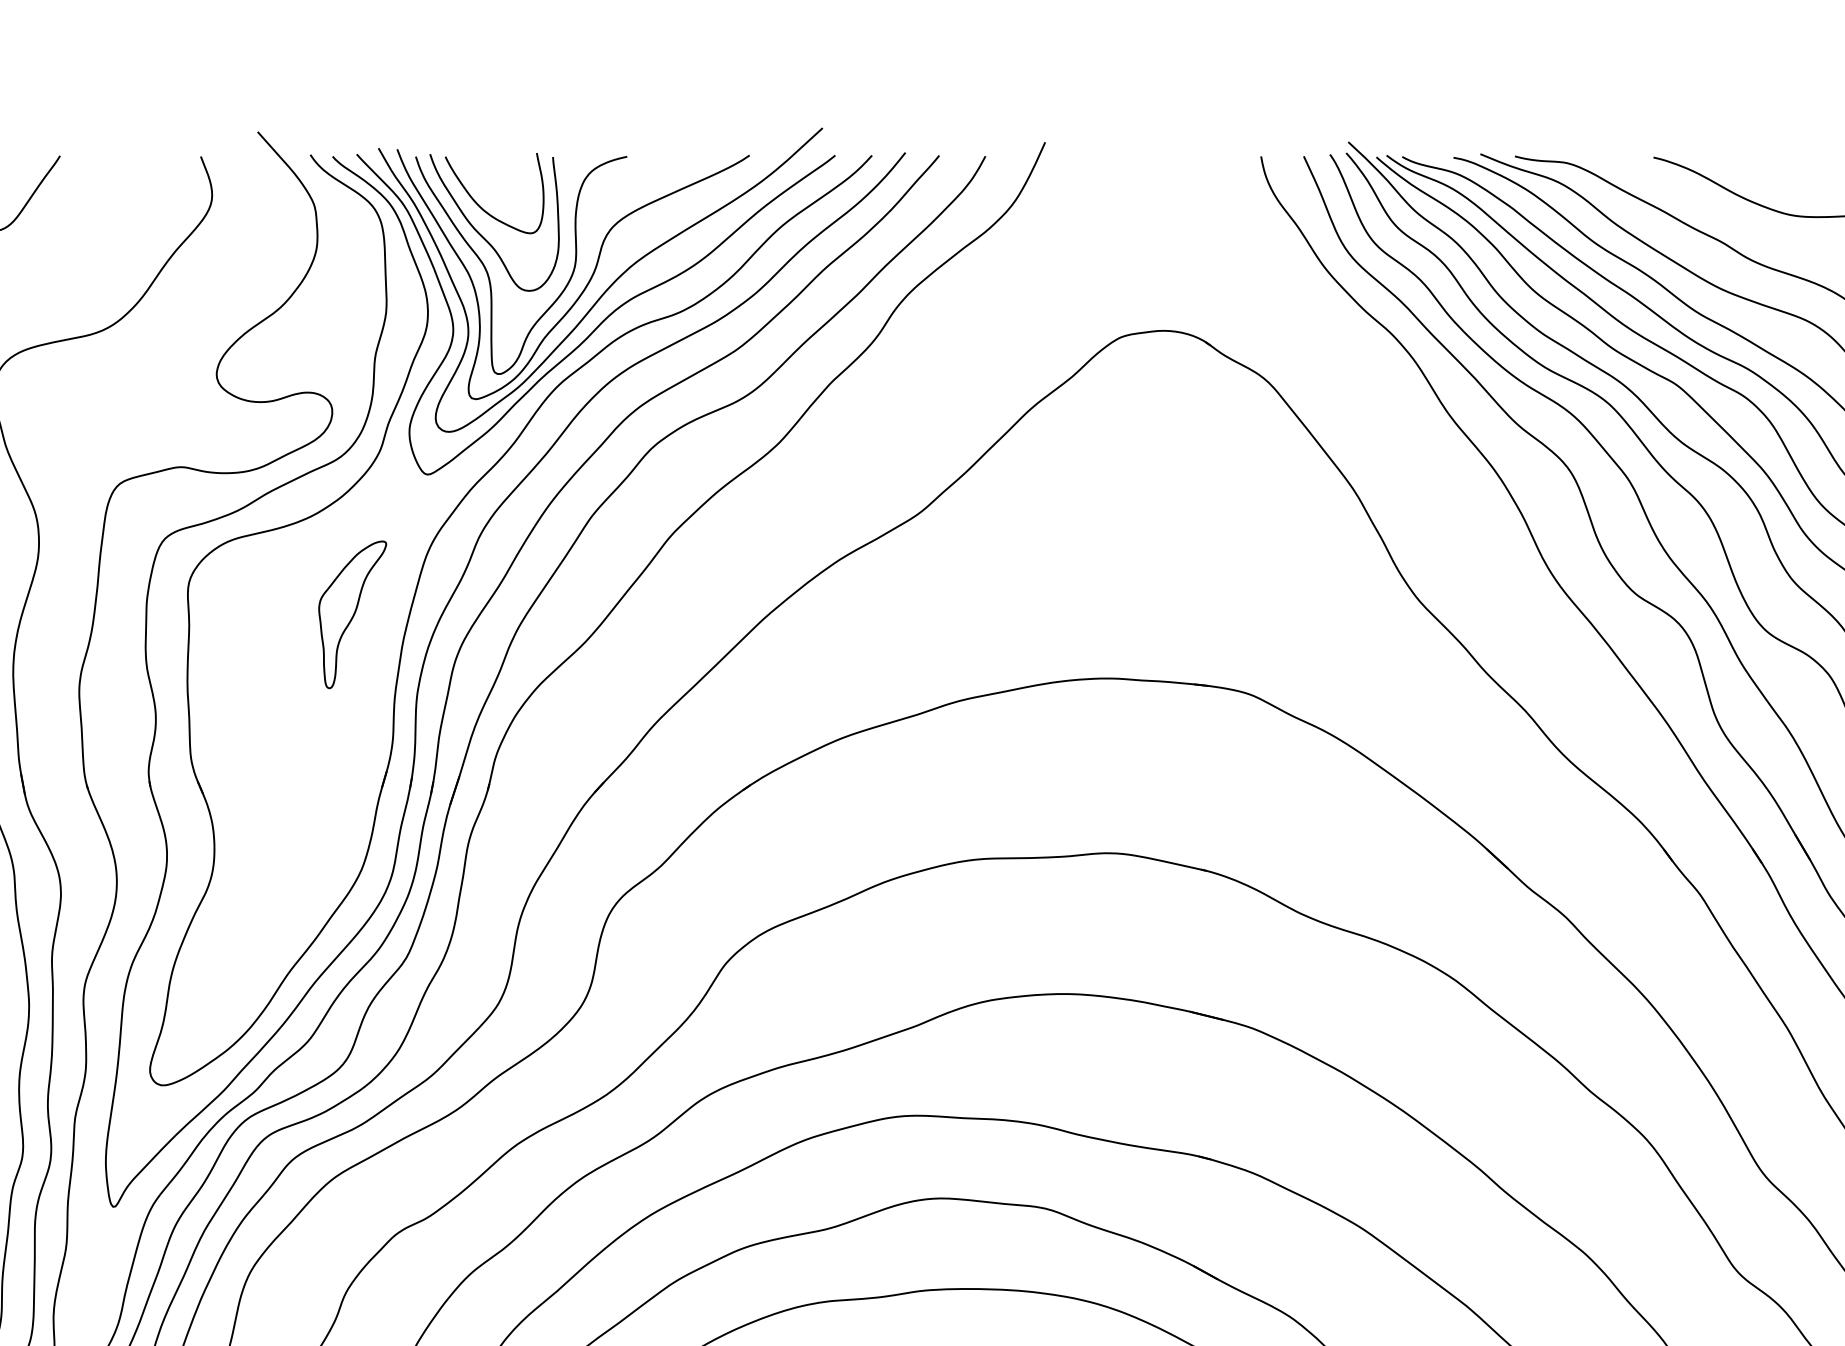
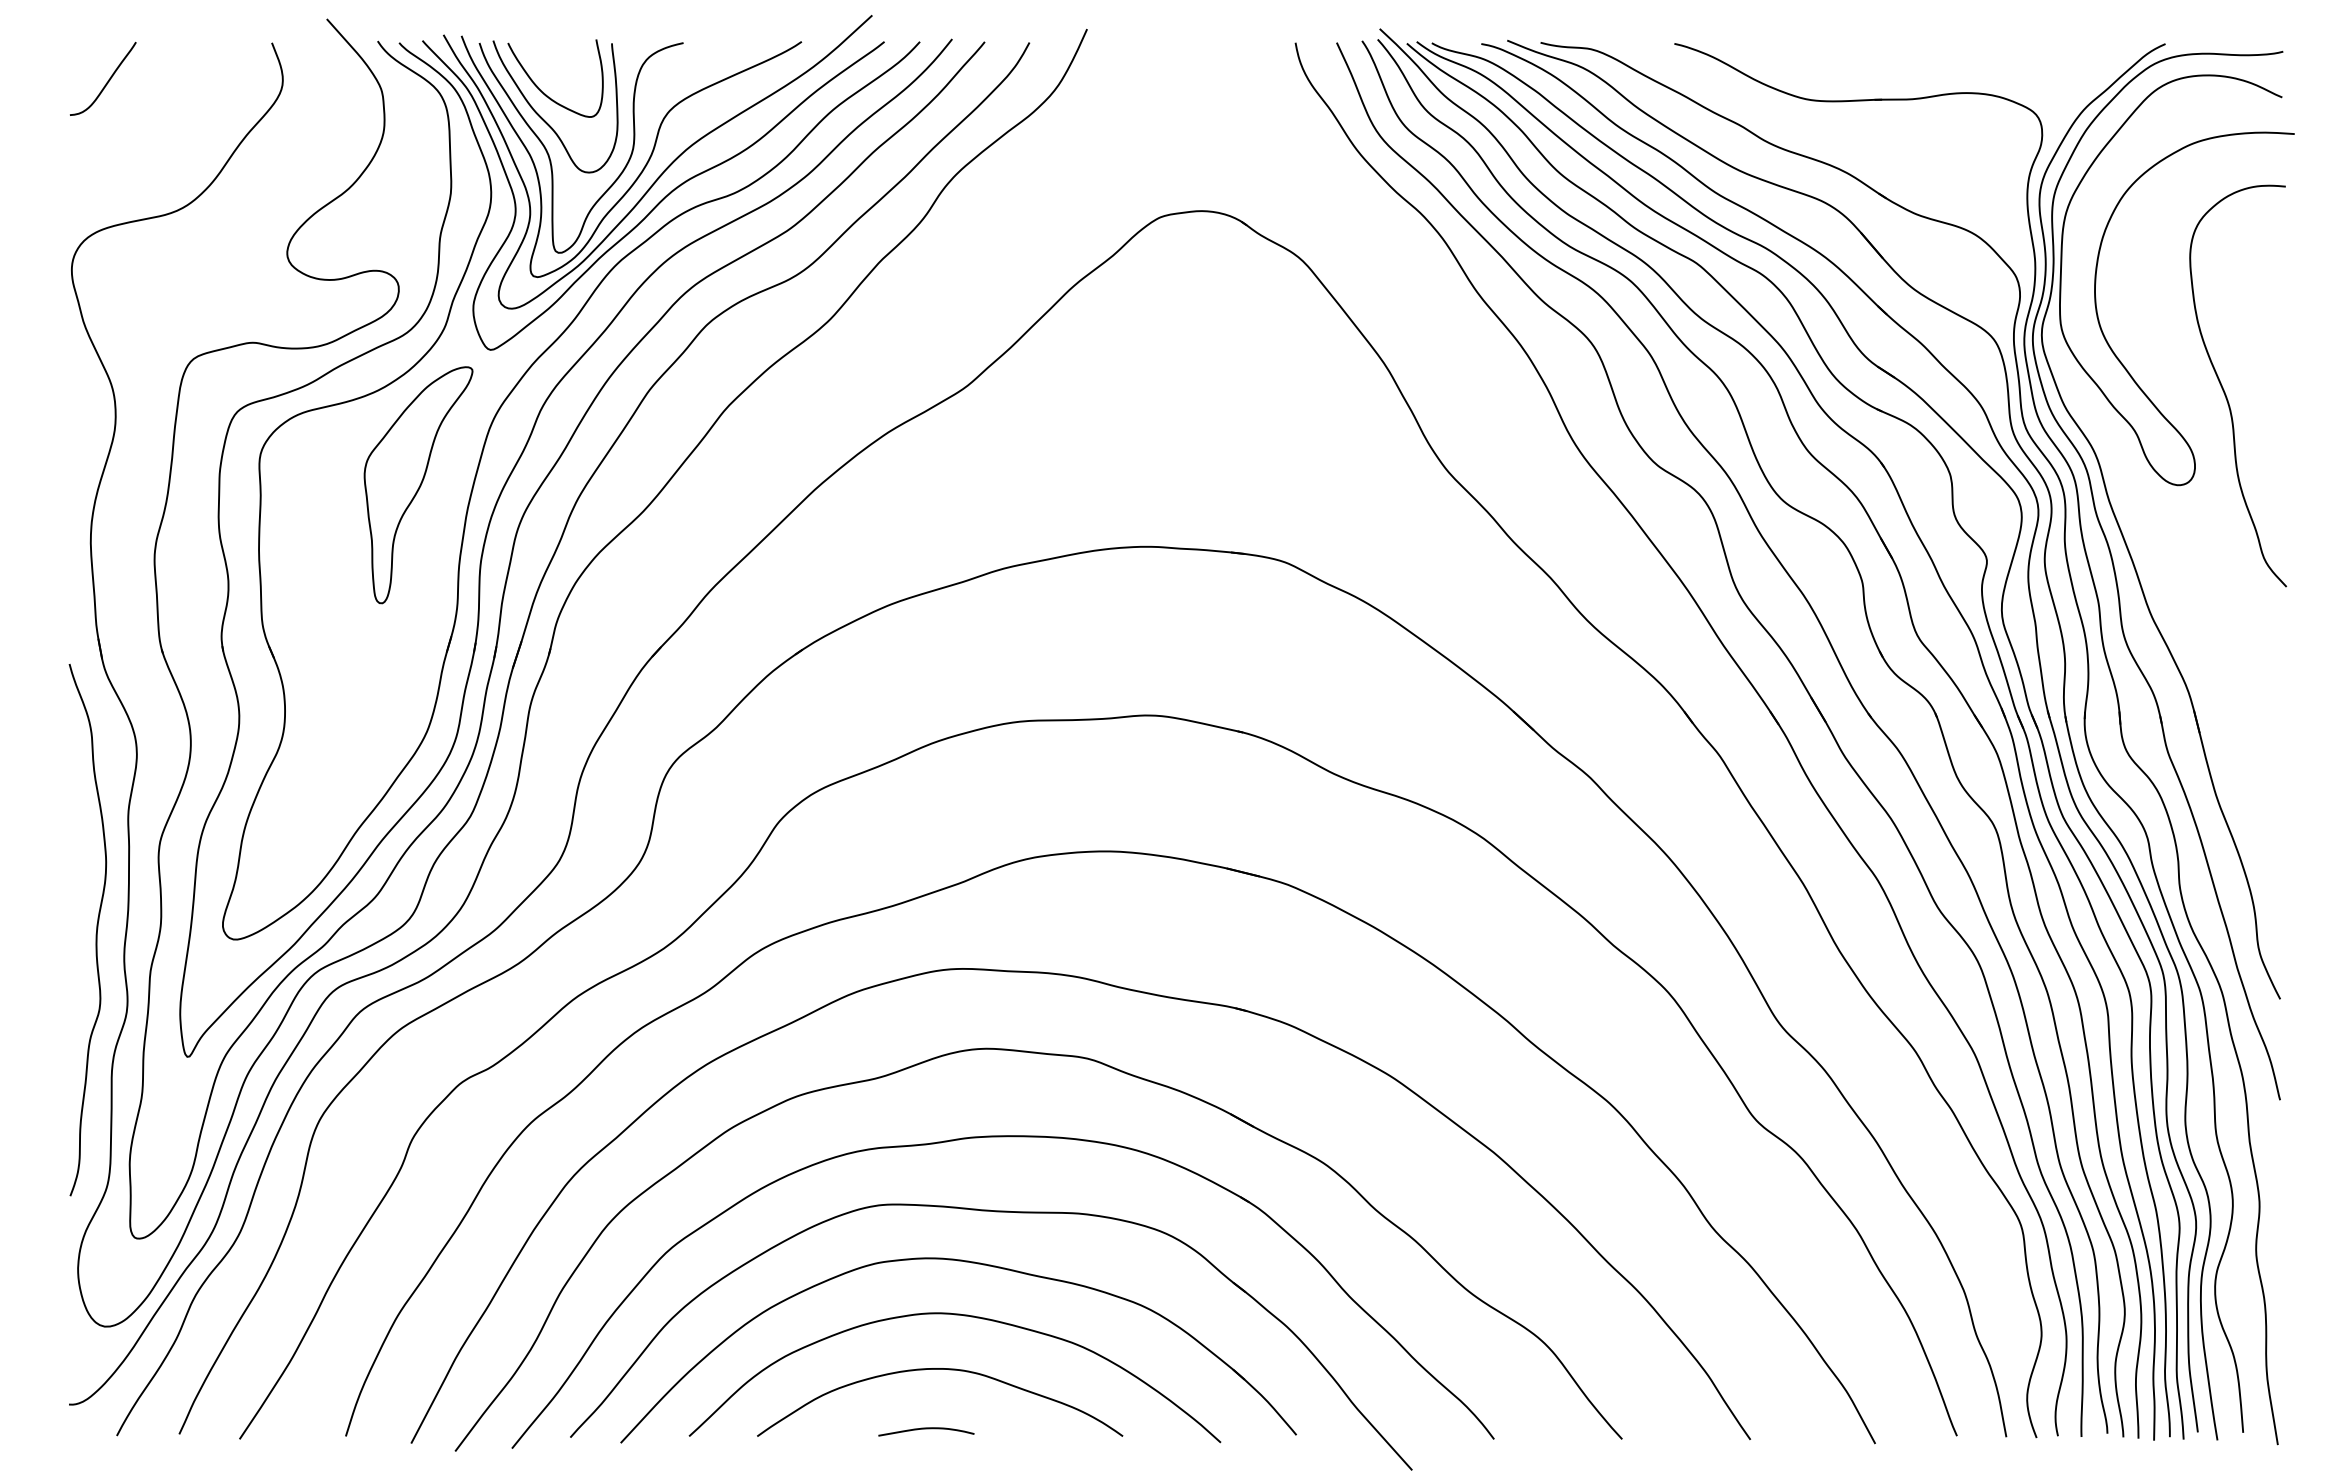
part: (352, 615) -> (418, 485), size x1.67

